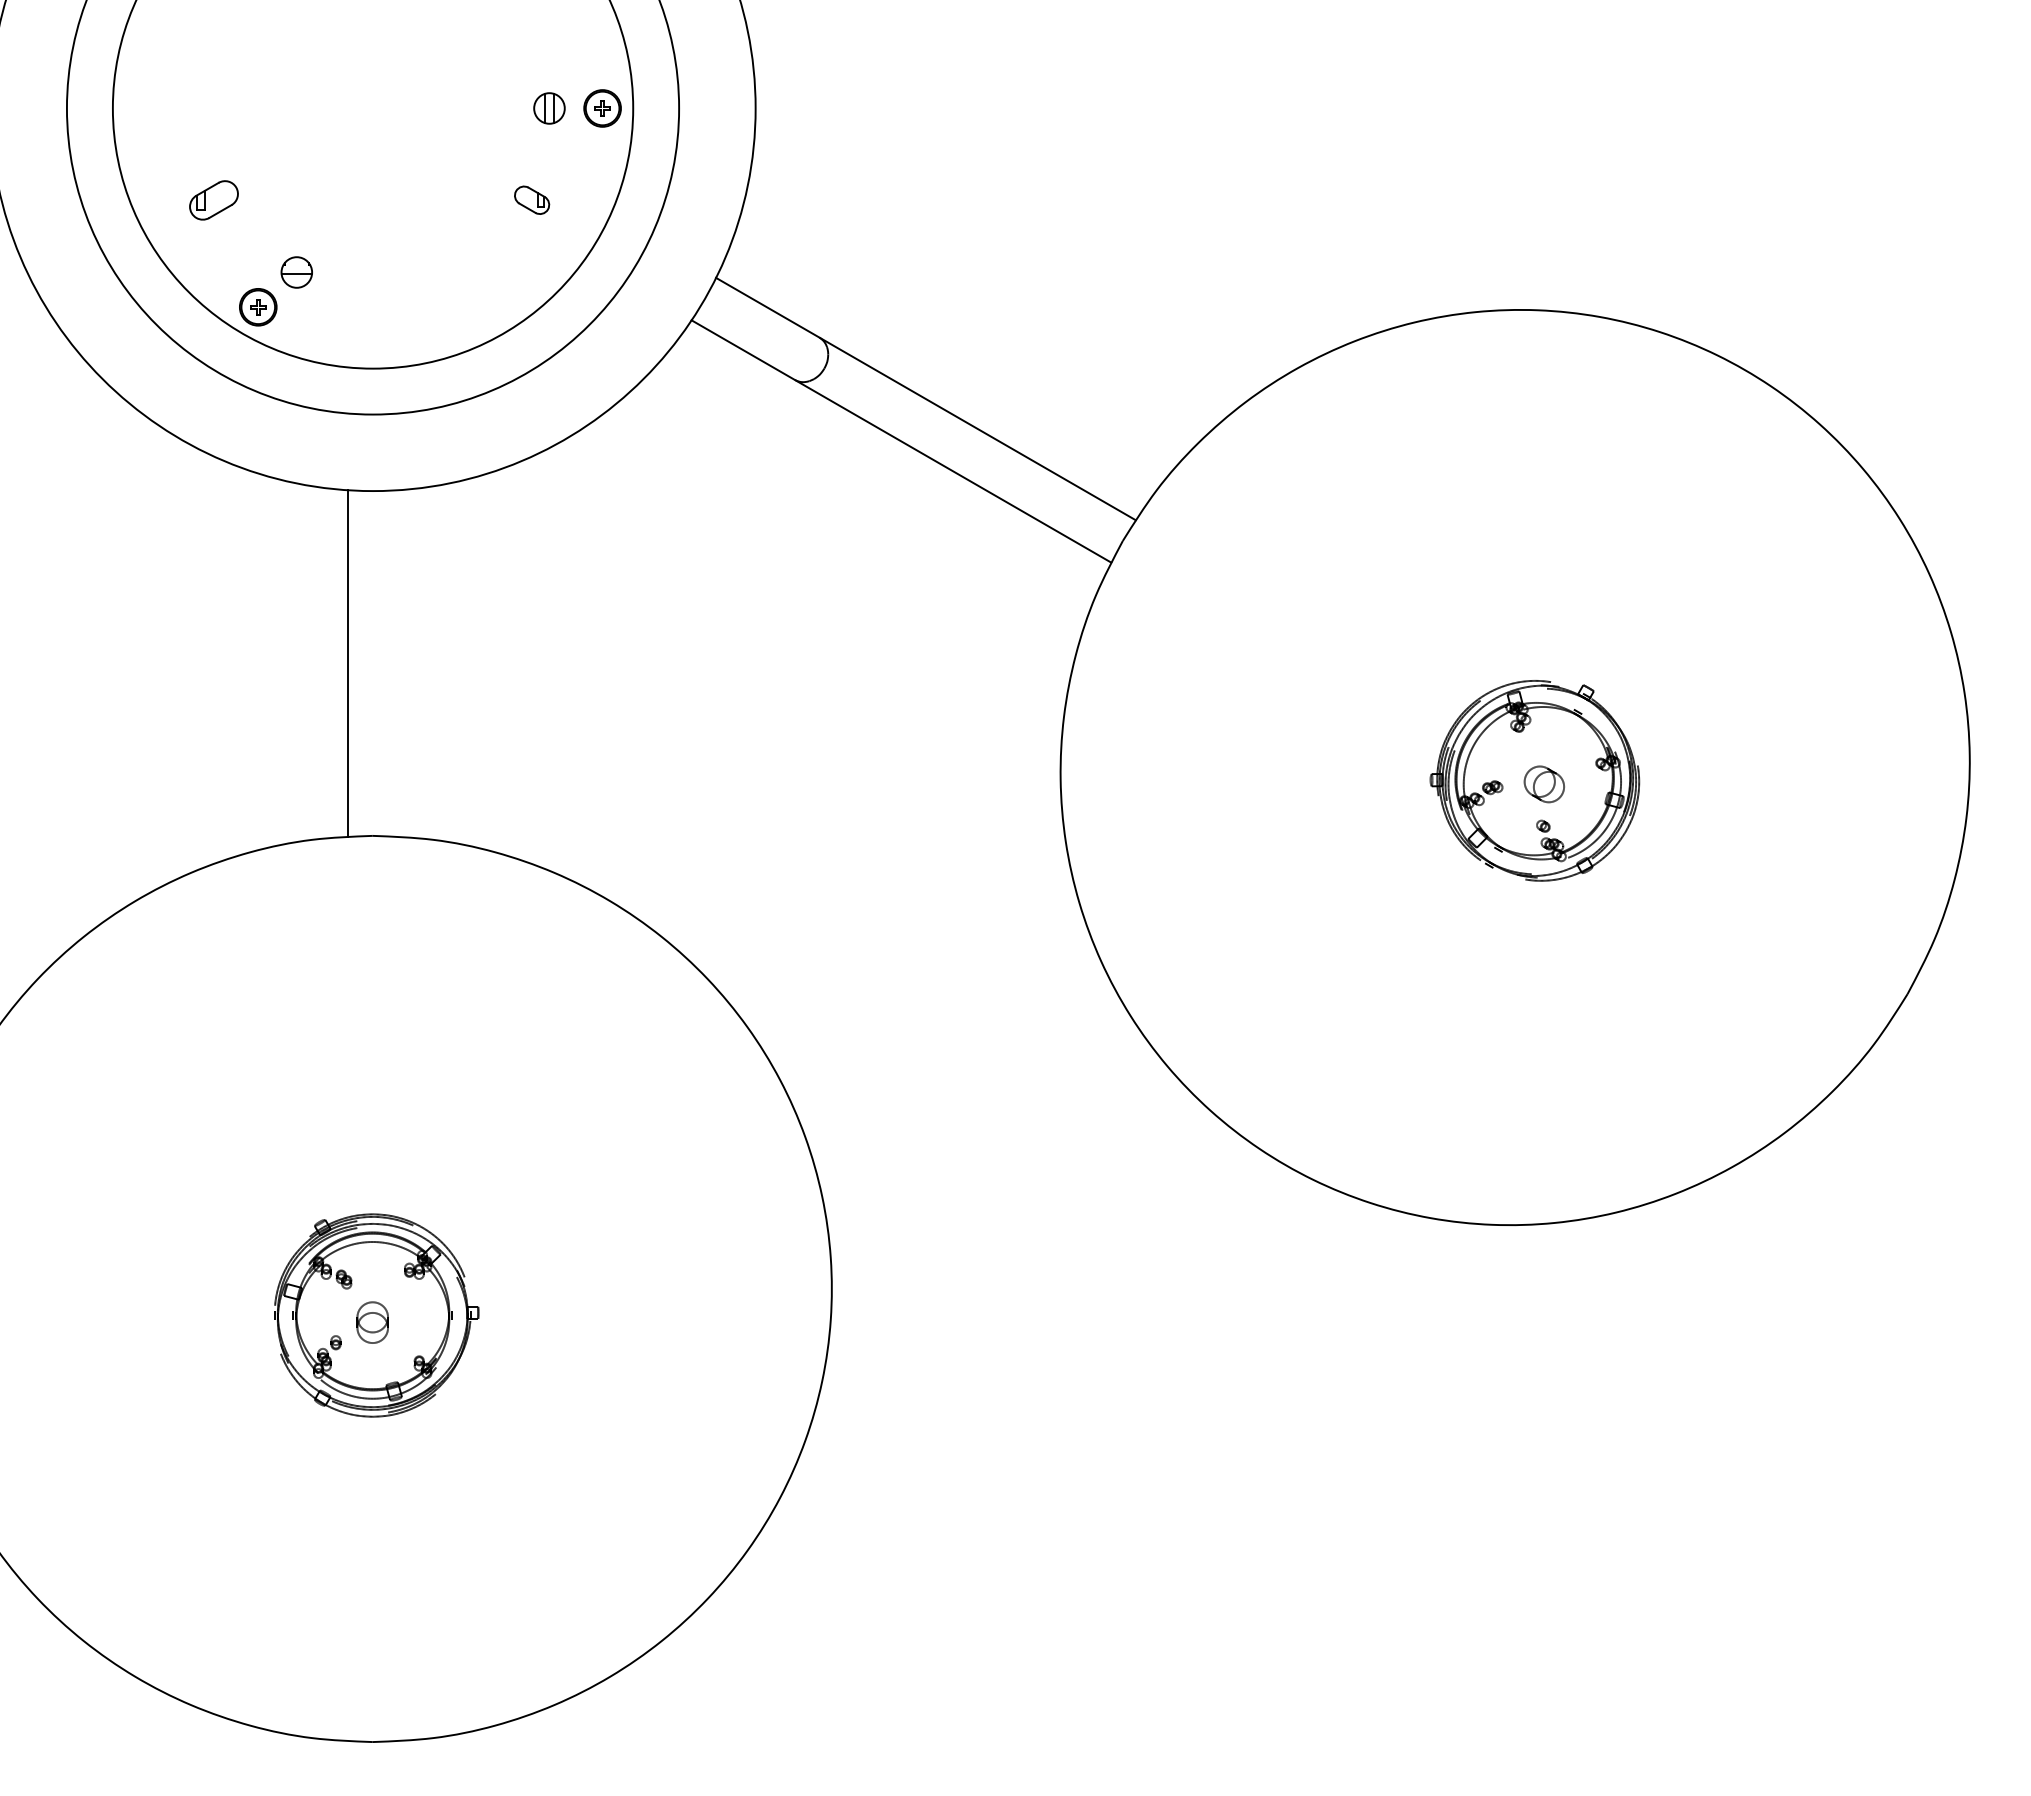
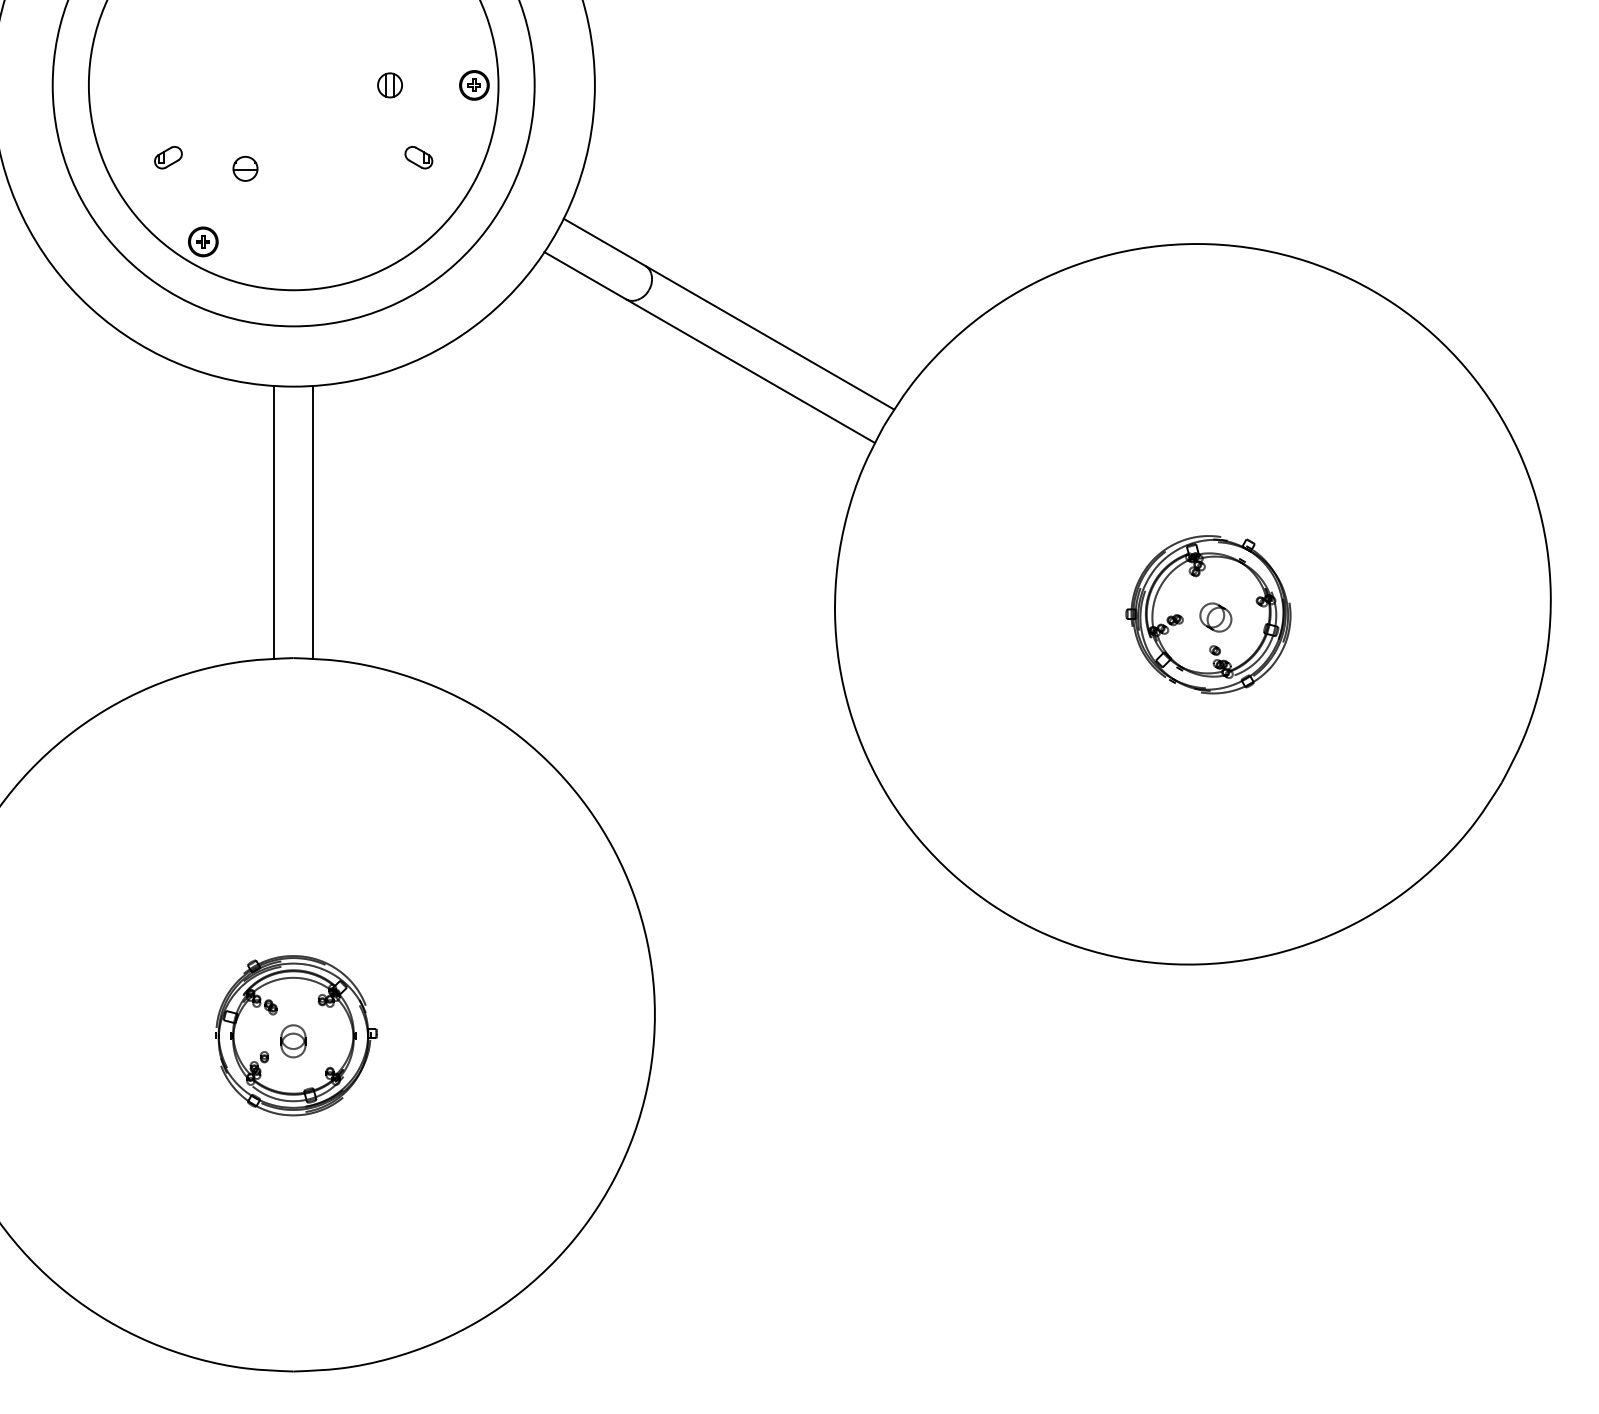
part: (549, 108) -> (390, 85), moved
part: (213, 199) -> (168, 157), size x0.71
part: (296, 272) -> (245, 168), moved
line: (397, 663) -> (312, 522), added

